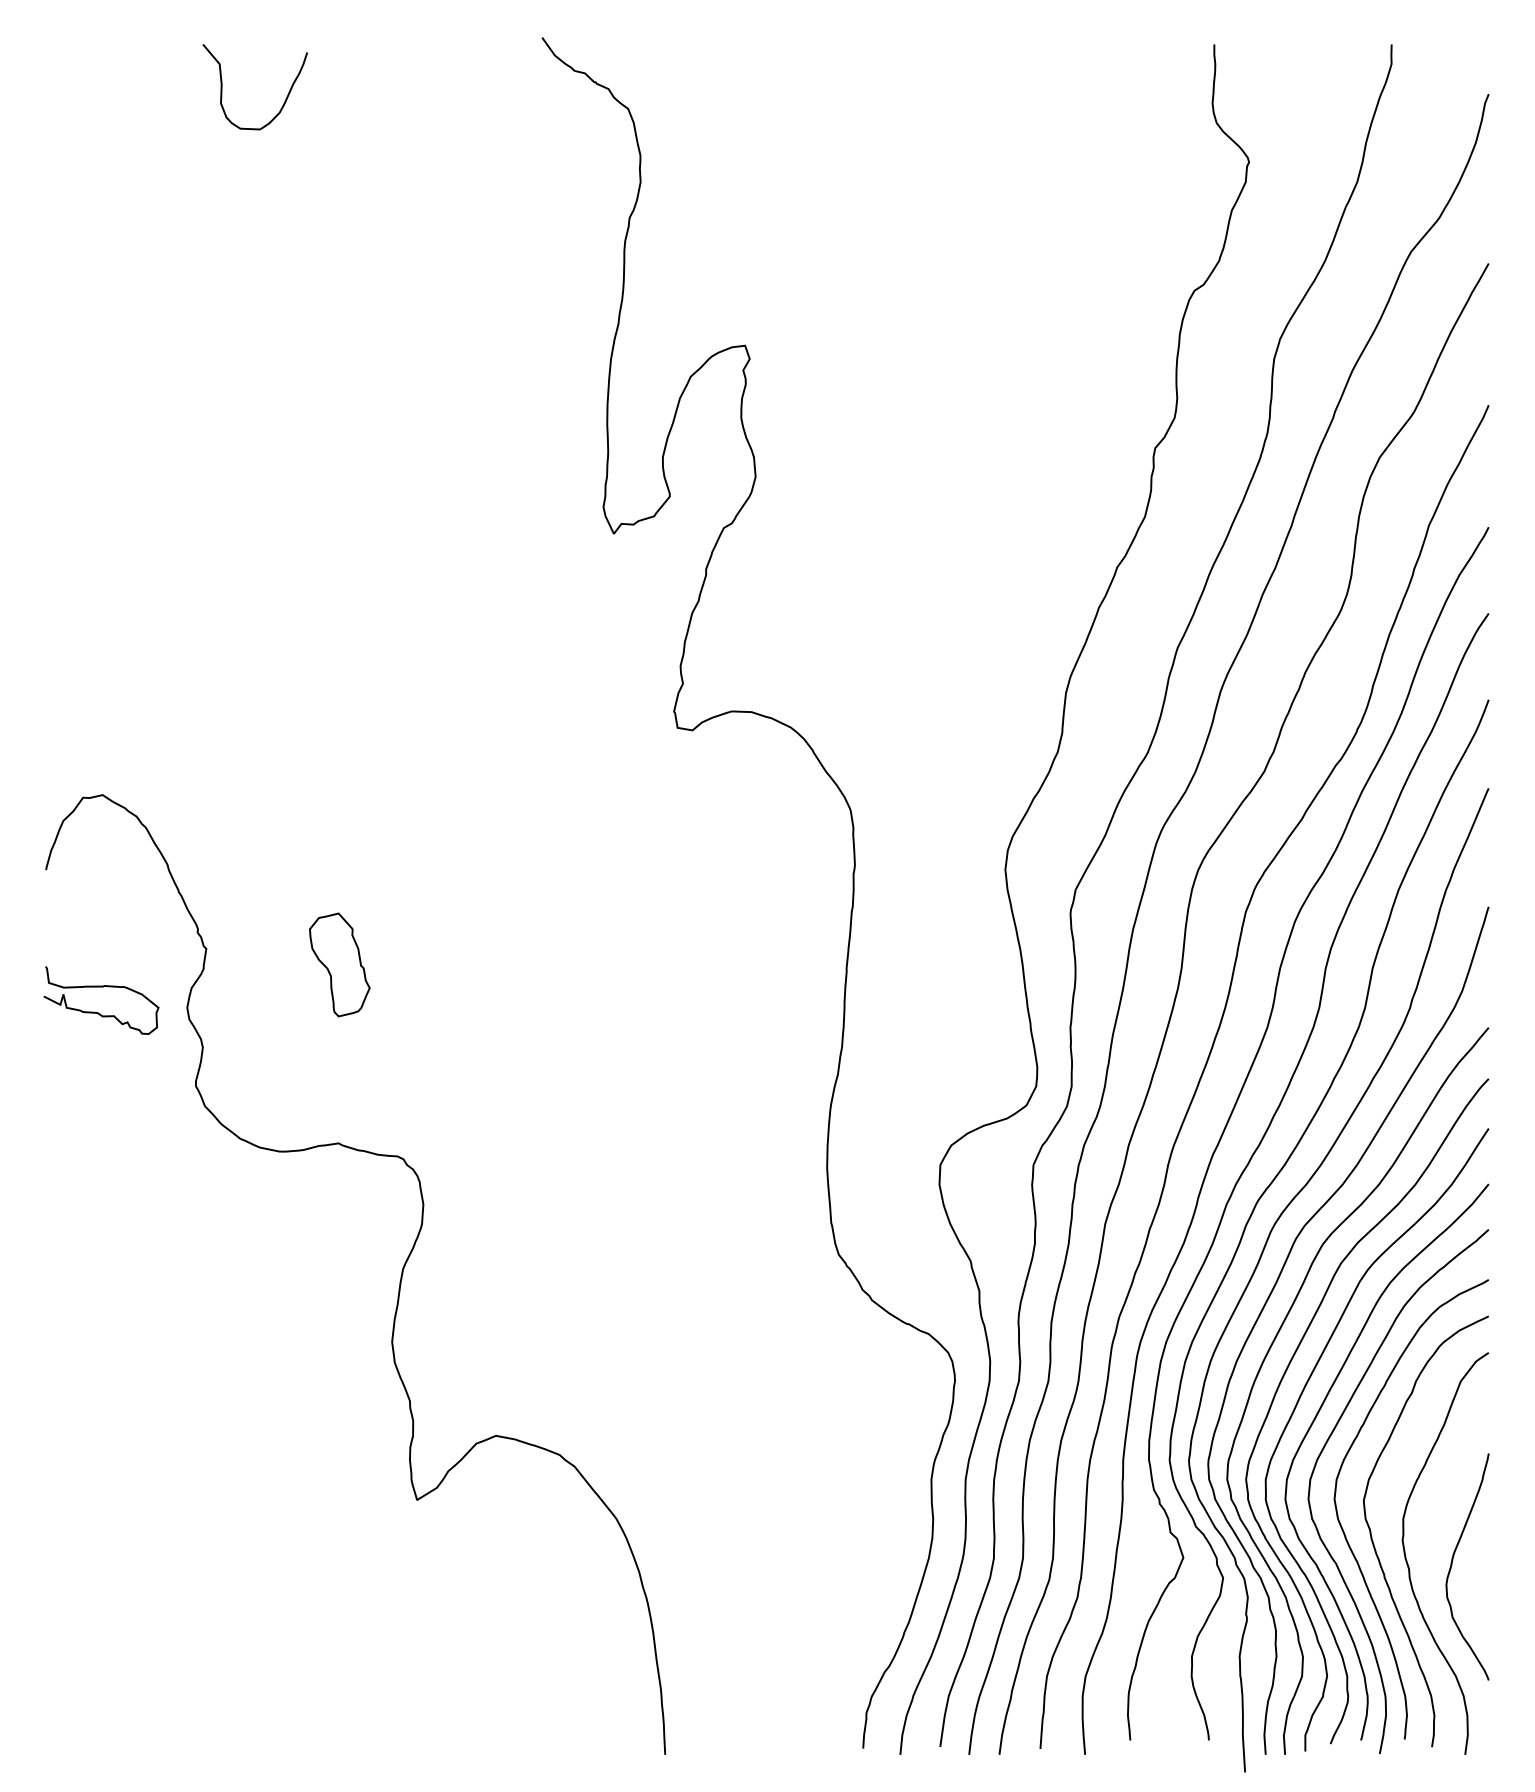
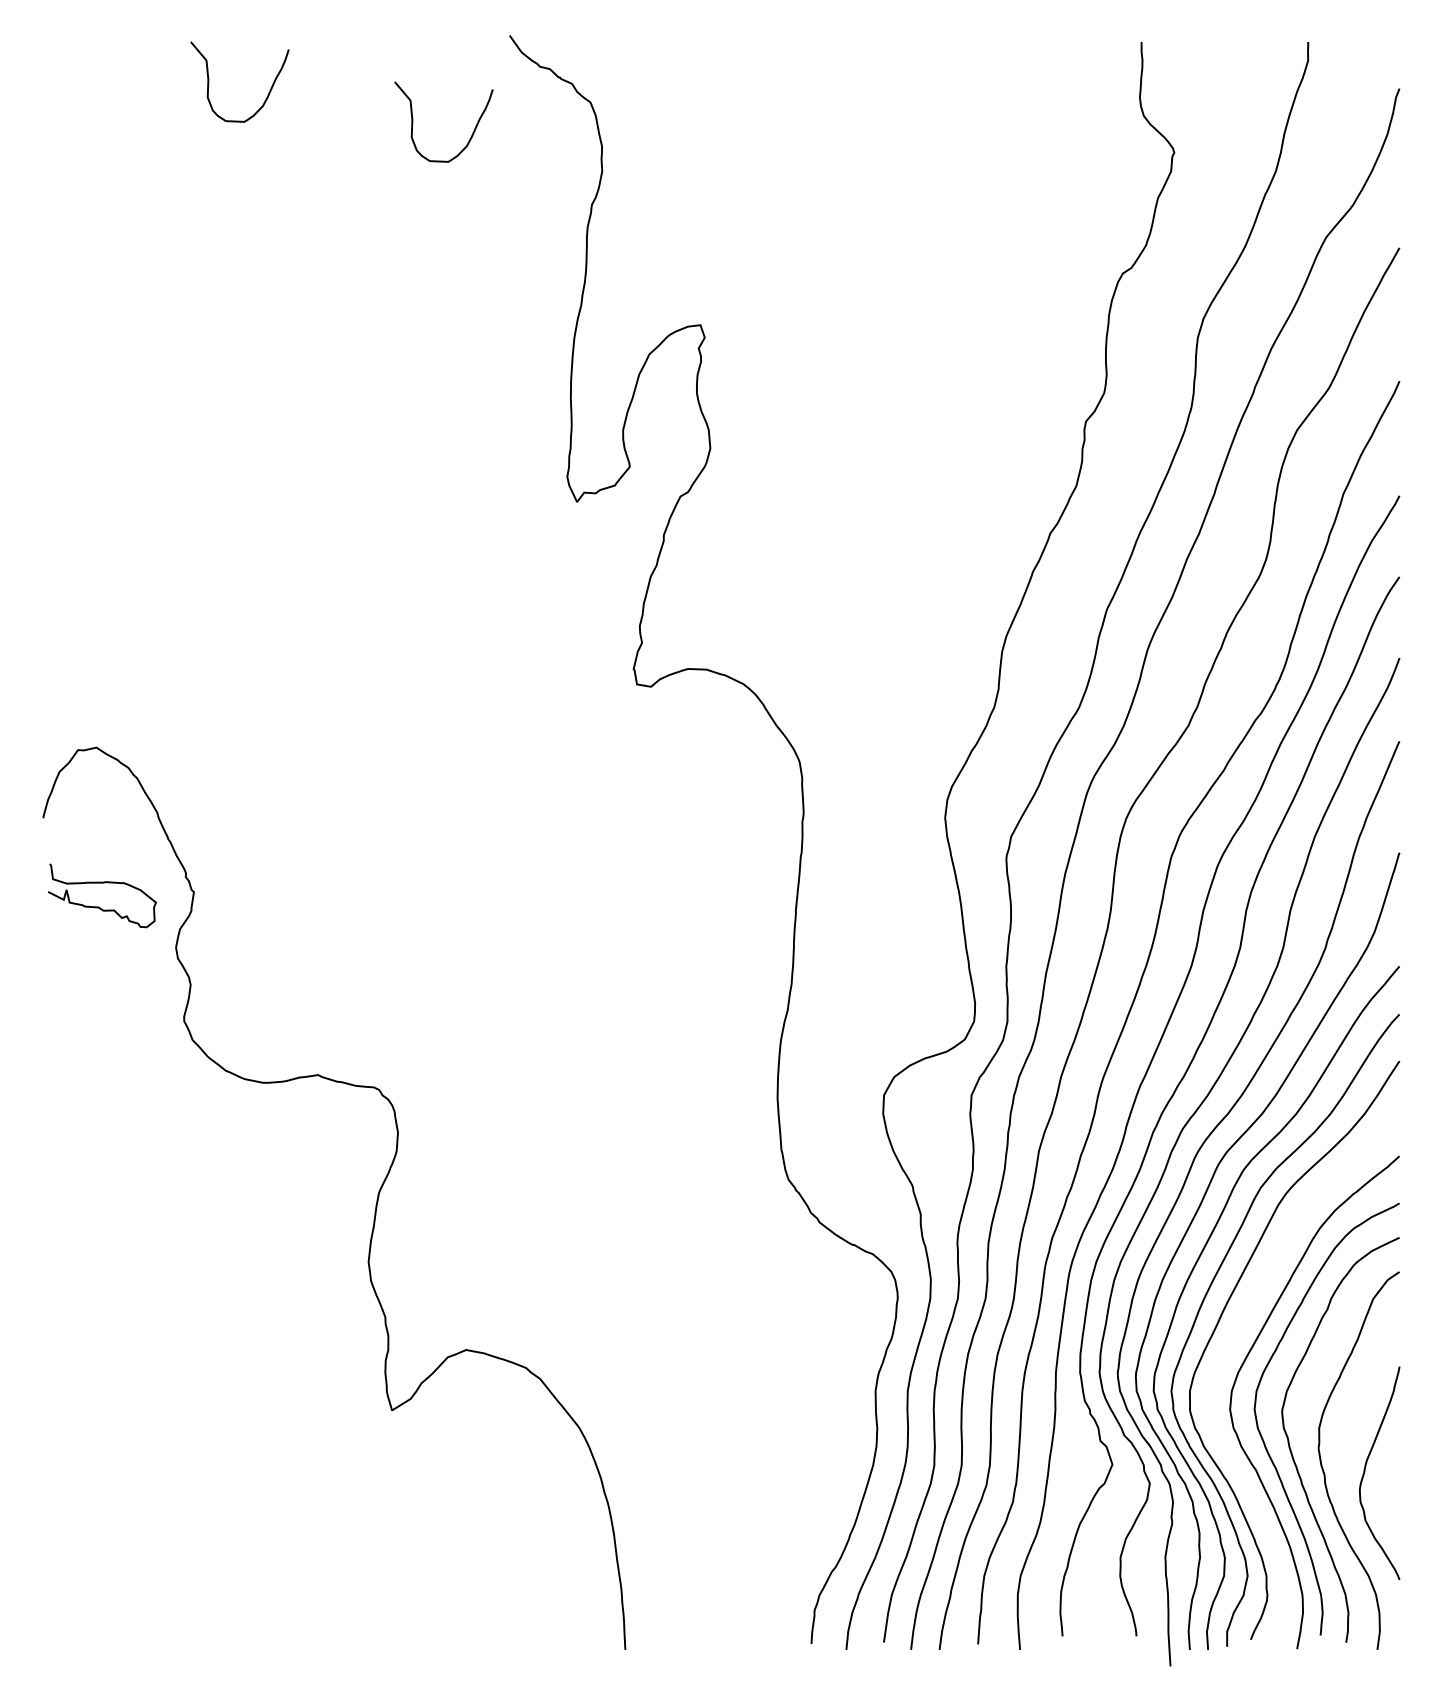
curve: (439, 129) -> (413, 121), added
part: (339, 965) -> (319, 907), removed
curve: (98, 1011) -> (99, 906), moved
curve: (1313, 1424) -> (1234, 1339), removed

